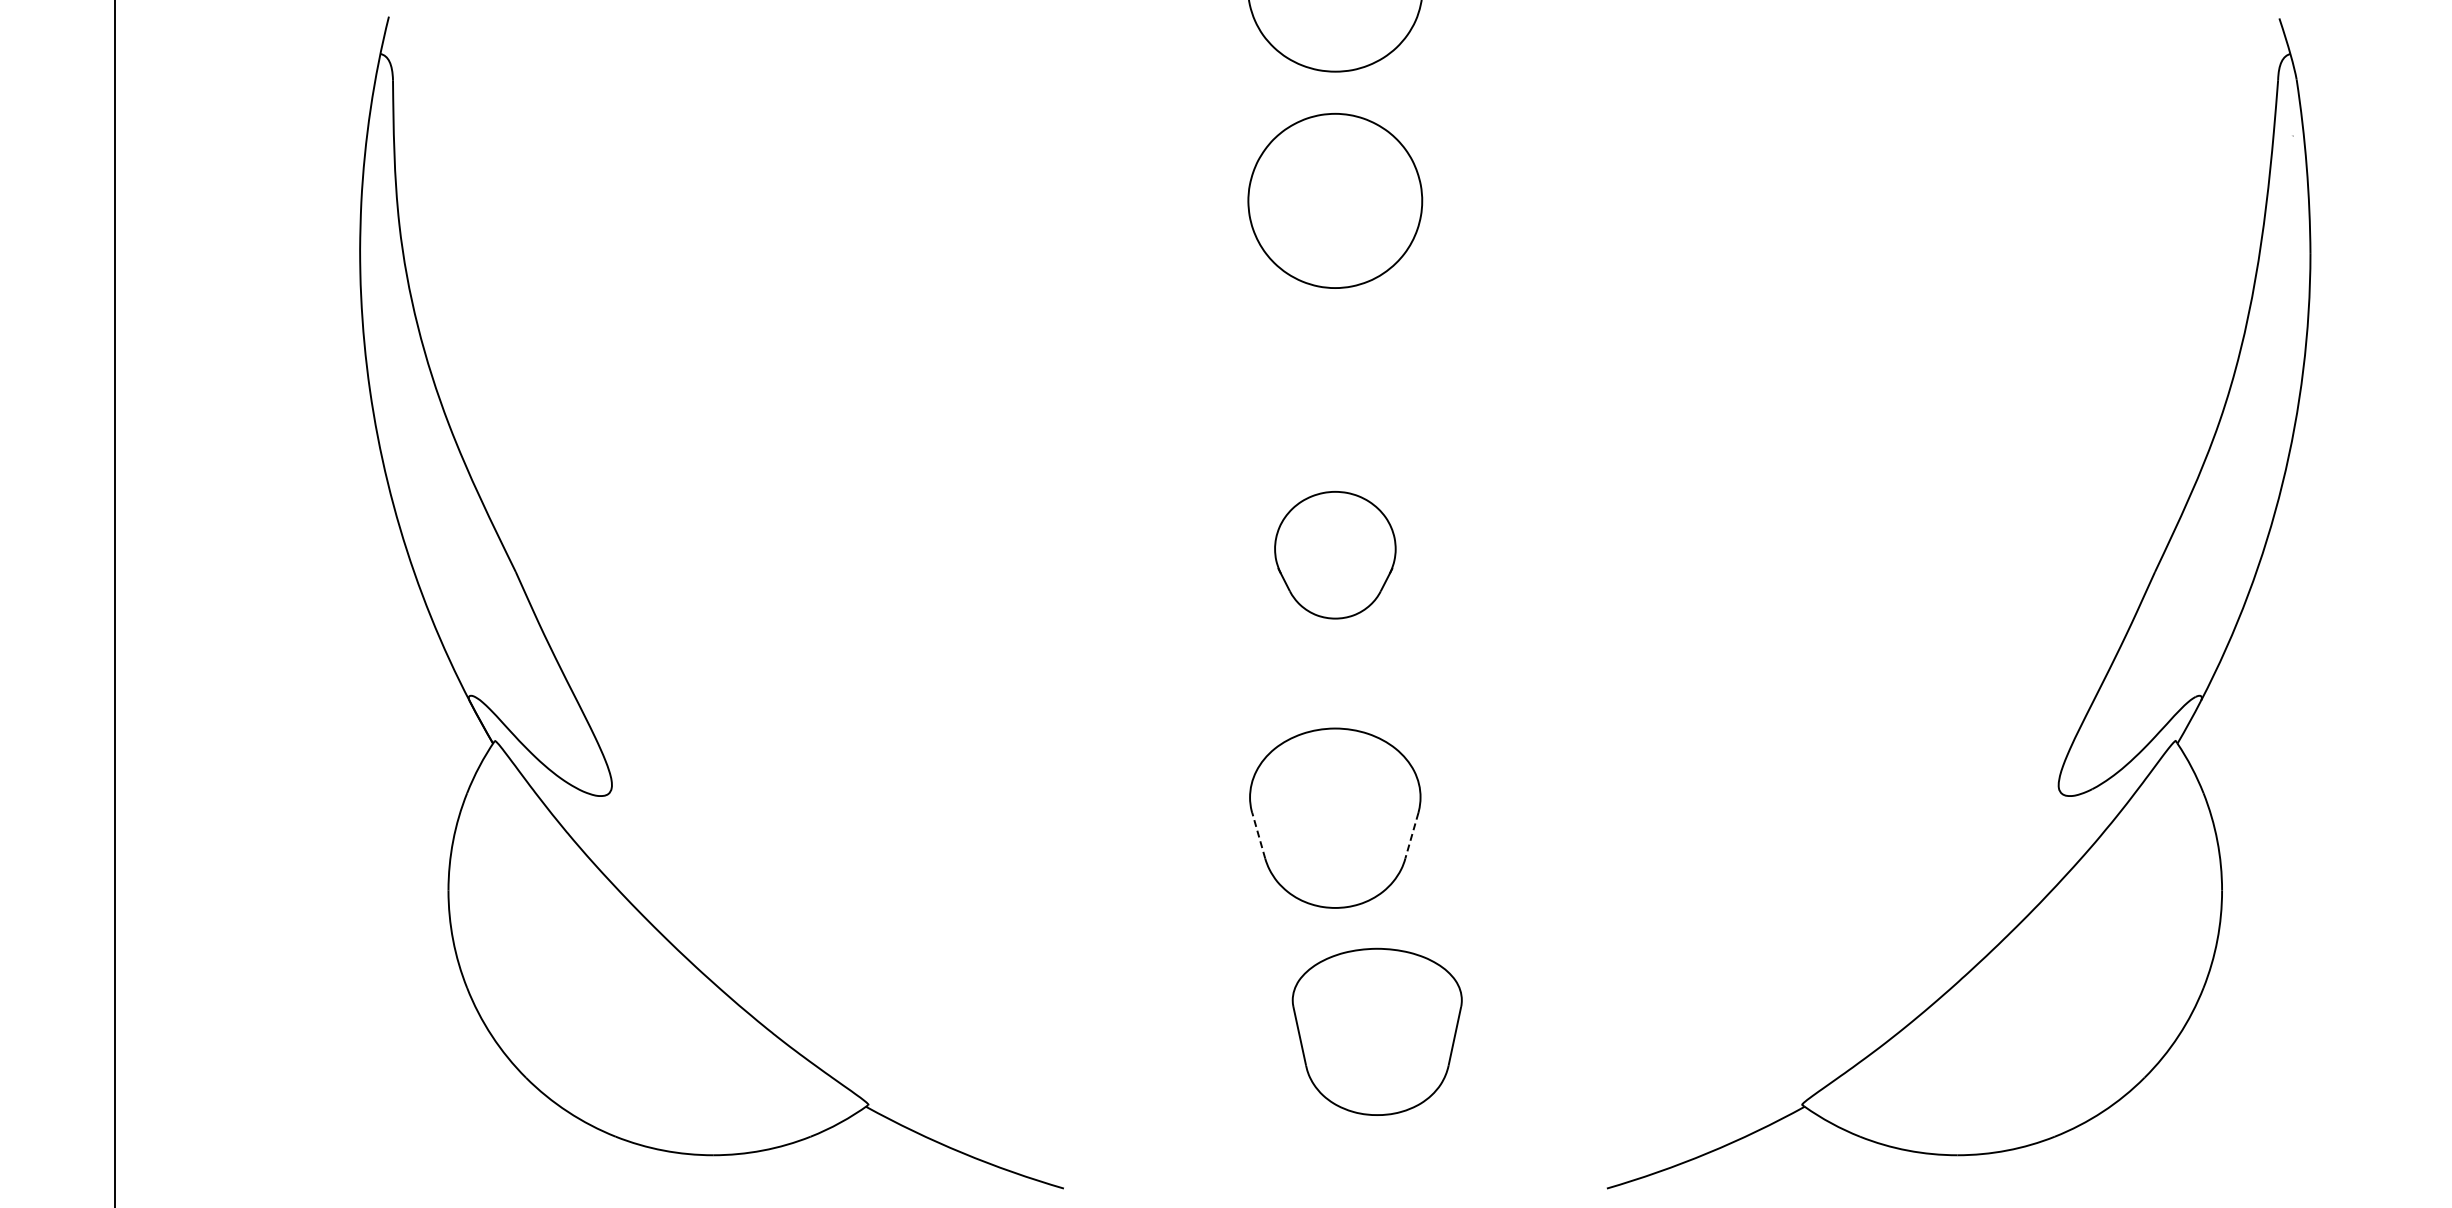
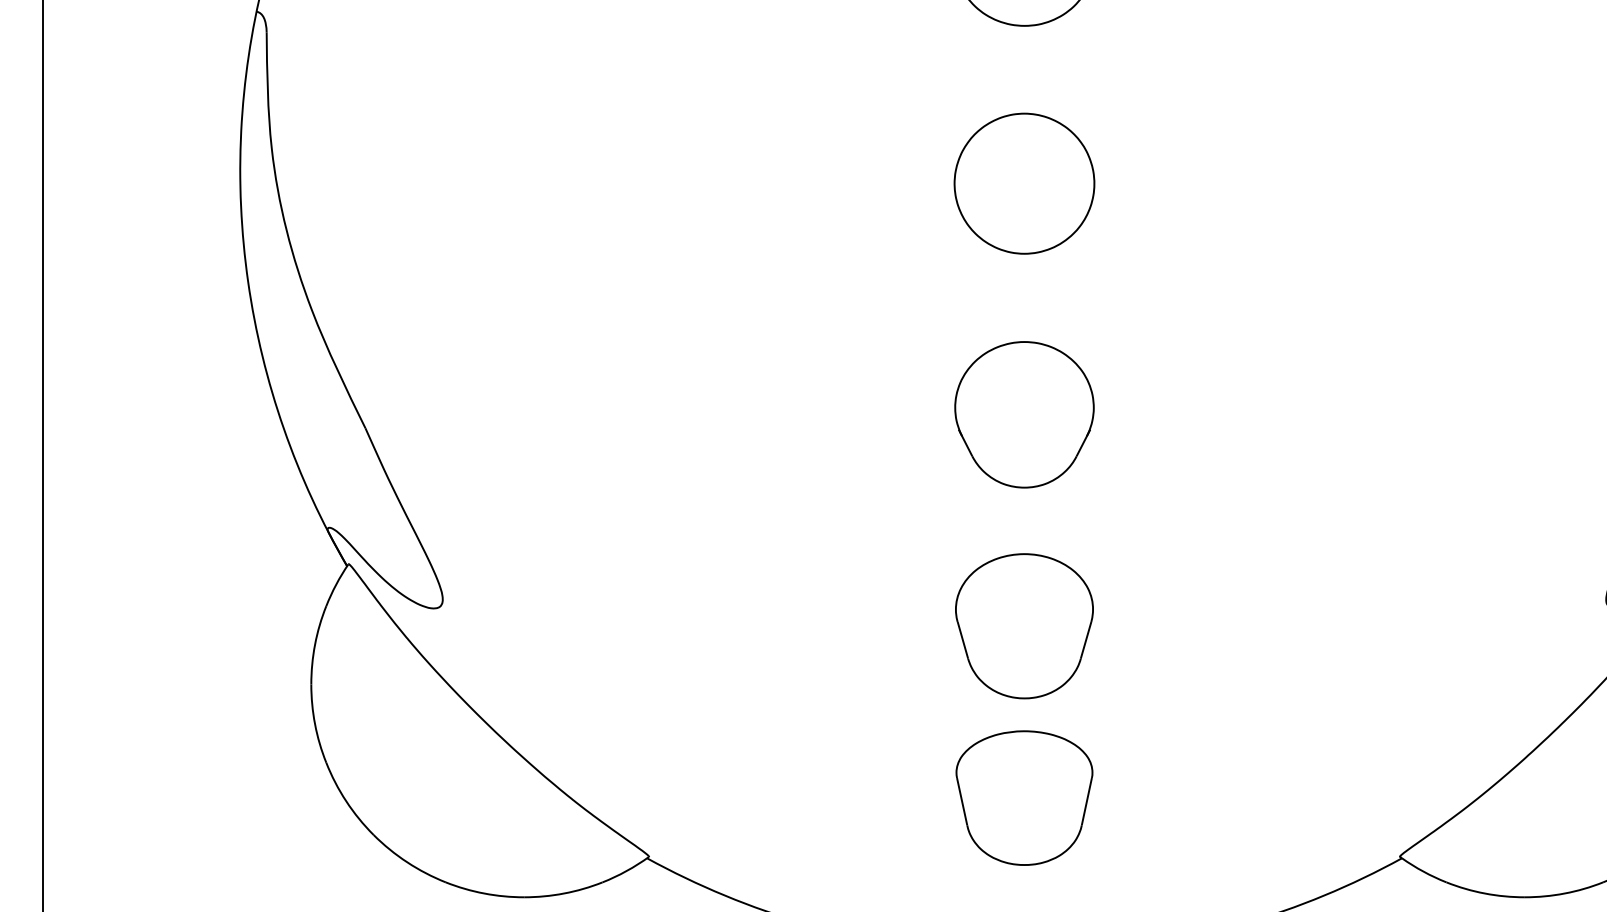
part: (1335, 200) -> (1024, 183), moved
part: (1335, 554) -> (1024, 414), size x1.43
line: (1258, 835) -> (962, 640), dashed -> solid
line: (1411, 835) -> (1085, 640), dashed -> solid
part: (1376, 1031) -> (1023, 797), moved

